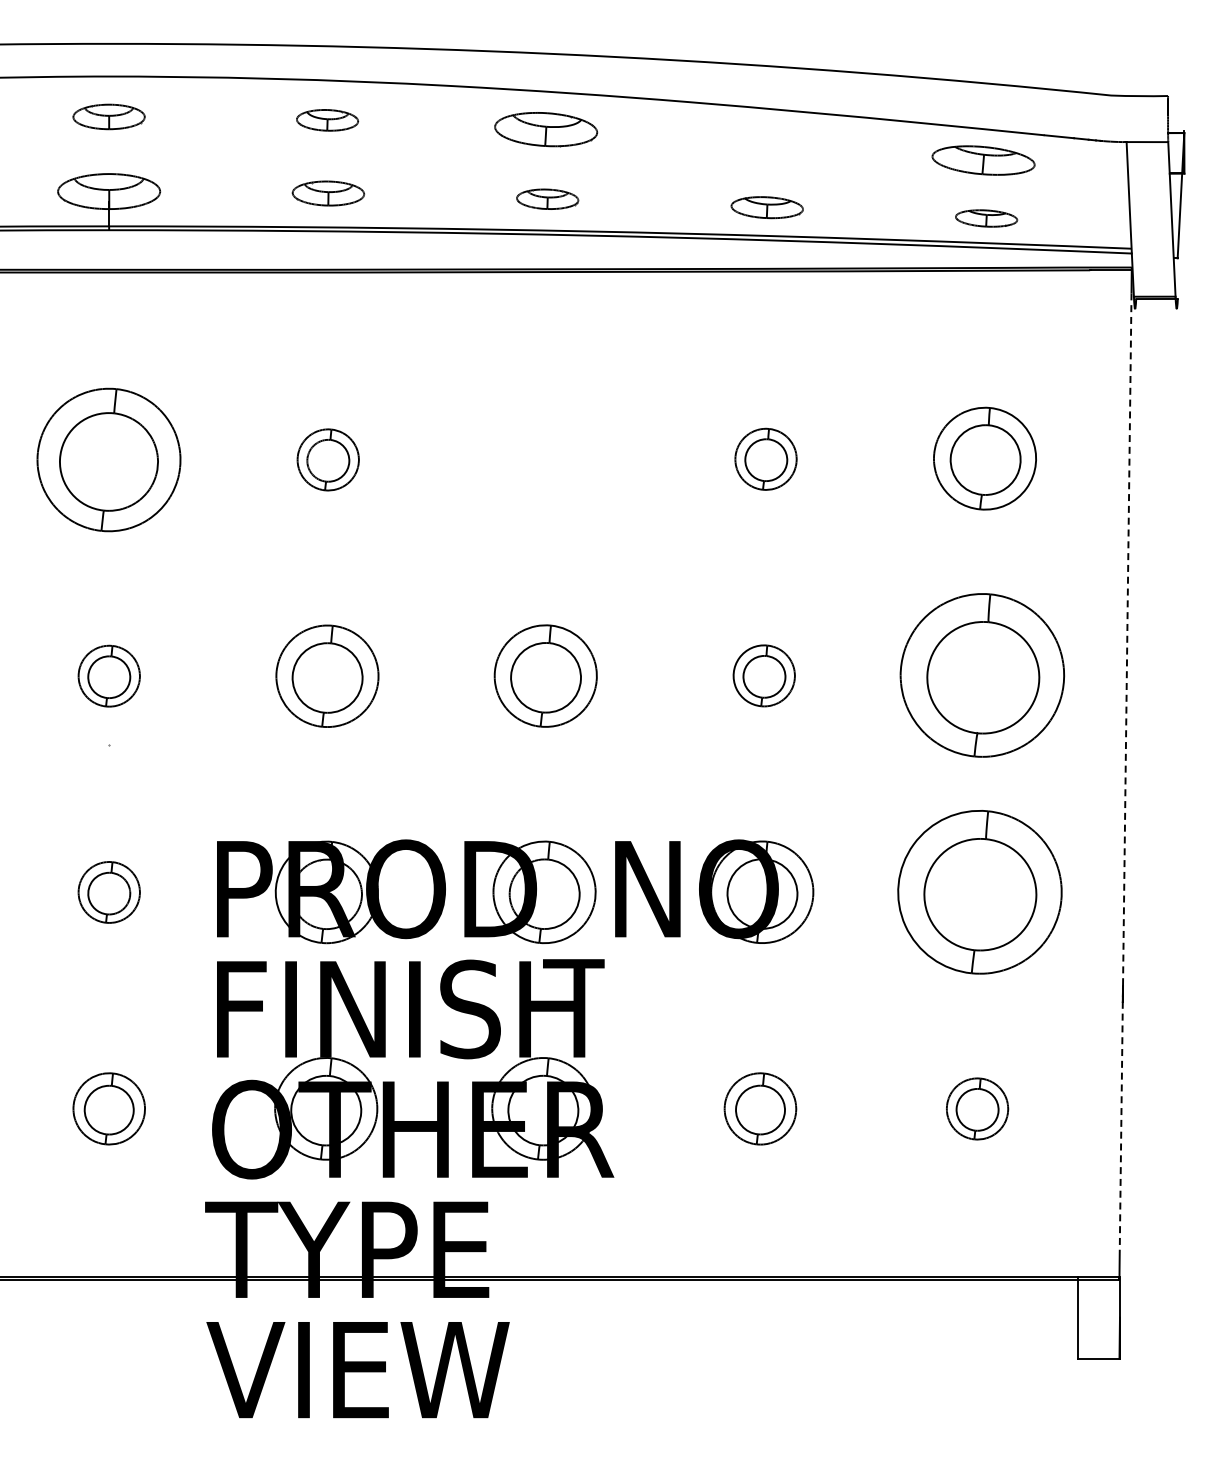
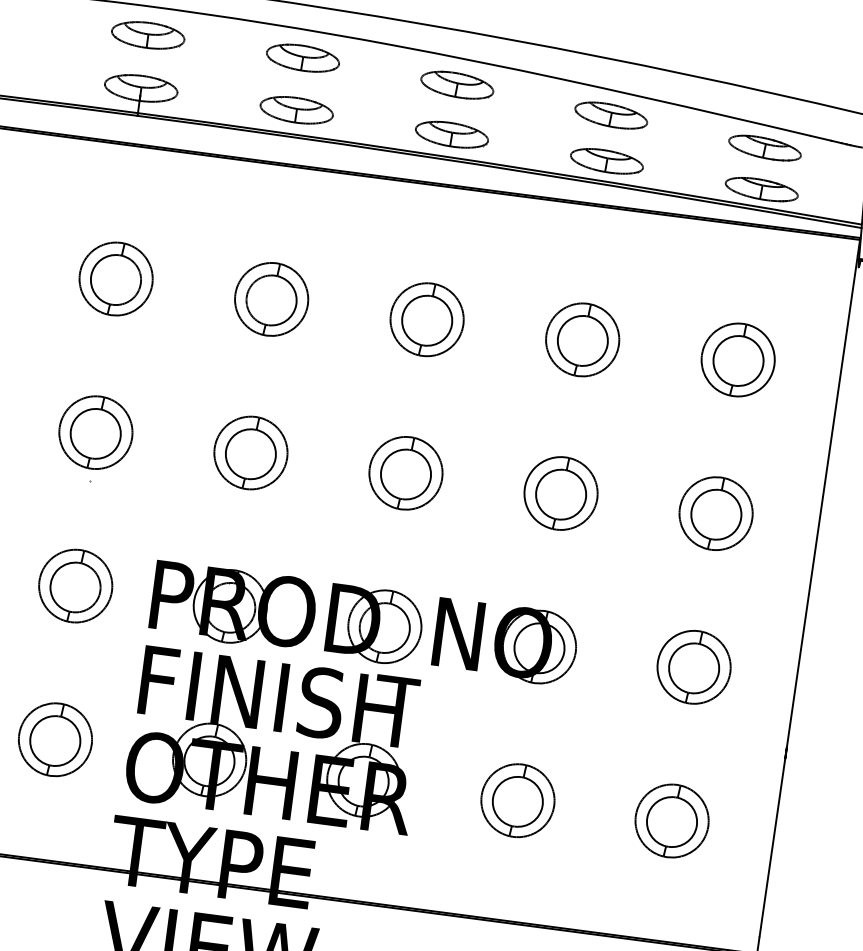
part: (108, 116) -> (147, 35), size x1.43
part: (327, 120) -> (302, 58), size x1.67
part: (764, 143) -> (611, 115), added
part: (328, 193) -> (296, 110), size x1.43
part: (547, 199) -> (451, 135), size x1.67
part: (767, 207) -> (607, 161), size x1.43
part: (986, 218) -> (761, 189), size x1.67
part: (109, 459) -> (116, 278), size x0.71
part: (328, 459) -> (271, 299), size x1.67
part: (546, 459) -> (426, 319), added
part: (765, 459) -> (582, 340), size x1.67
part: (109, 675) -> (96, 432), size x1.67
part: (764, 675) -> (561, 493), size x1.67
part: (982, 675) -> (716, 513), size x0.62
line: (1125, 773) -> (808, 596), dashed -> solid
part: (979, 891) -> (693, 666), size x0.62
part: (109, 892) -> (75, 586), size x1.67
part: (109, 1108) -> (55, 739), size x1.43
part: (760, 1108) -> (518, 800), size x1.43
part: (977, 1108) -> (672, 820), size x1.67

